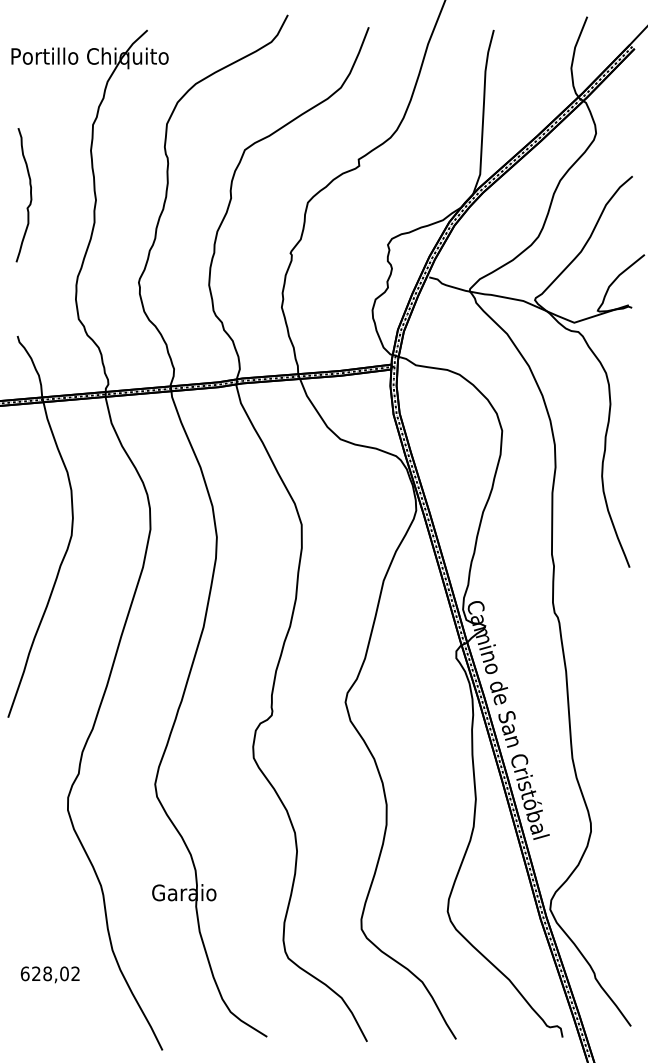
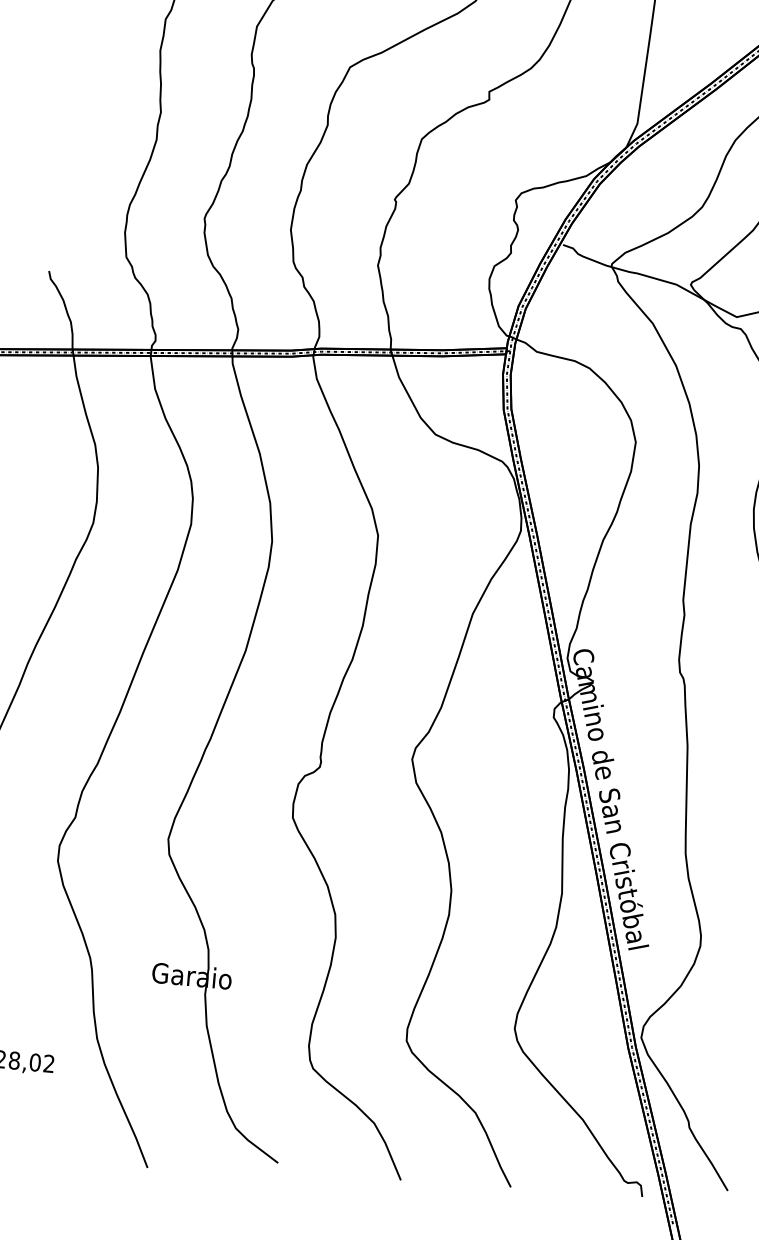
curve: (30, 195) -> (80, 99), removed

